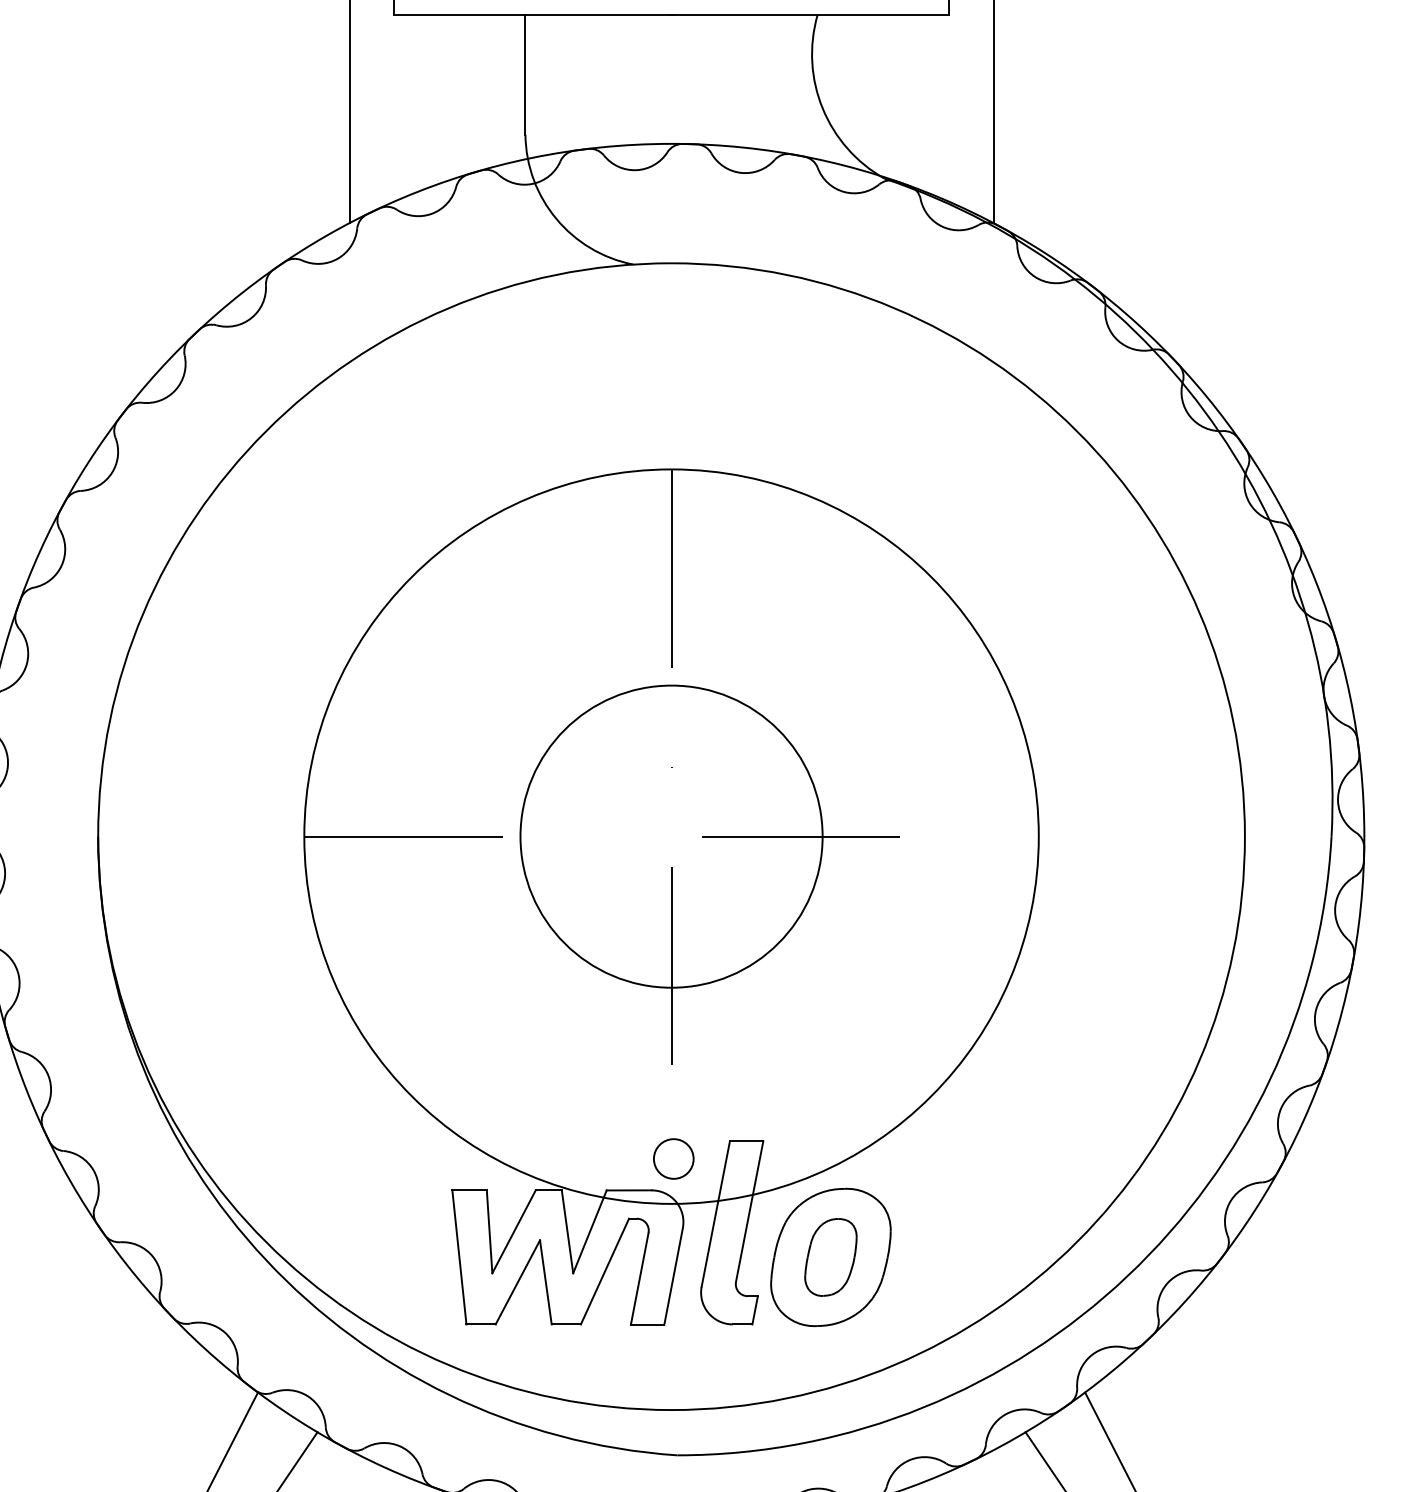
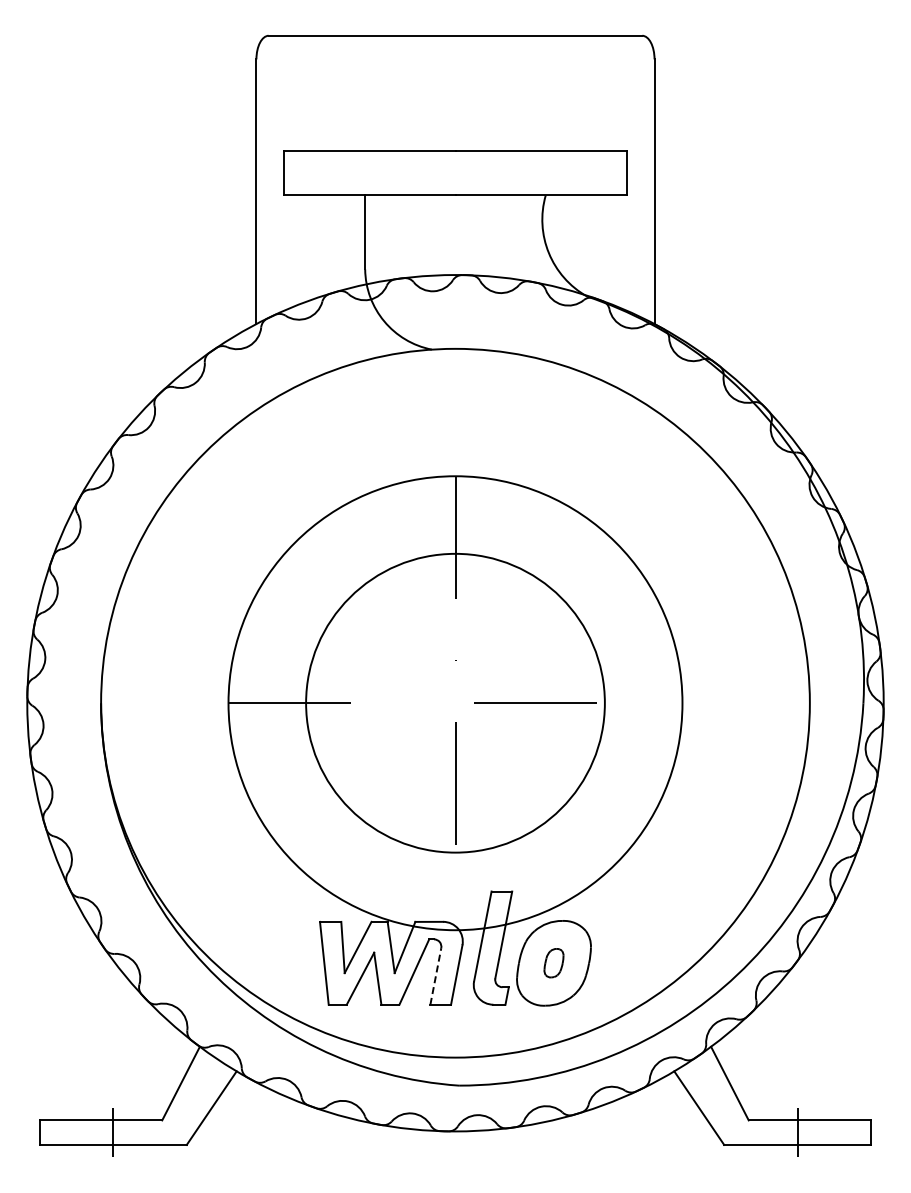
circle: (671, 835) -> (455, 702), size x1.6
circle: (673, 1159) -> (456, 902), removed
part: (830, 1256) -> (553, 962), size x0.6
line: (639, 1278) -> (435, 976), solid -> dashed

